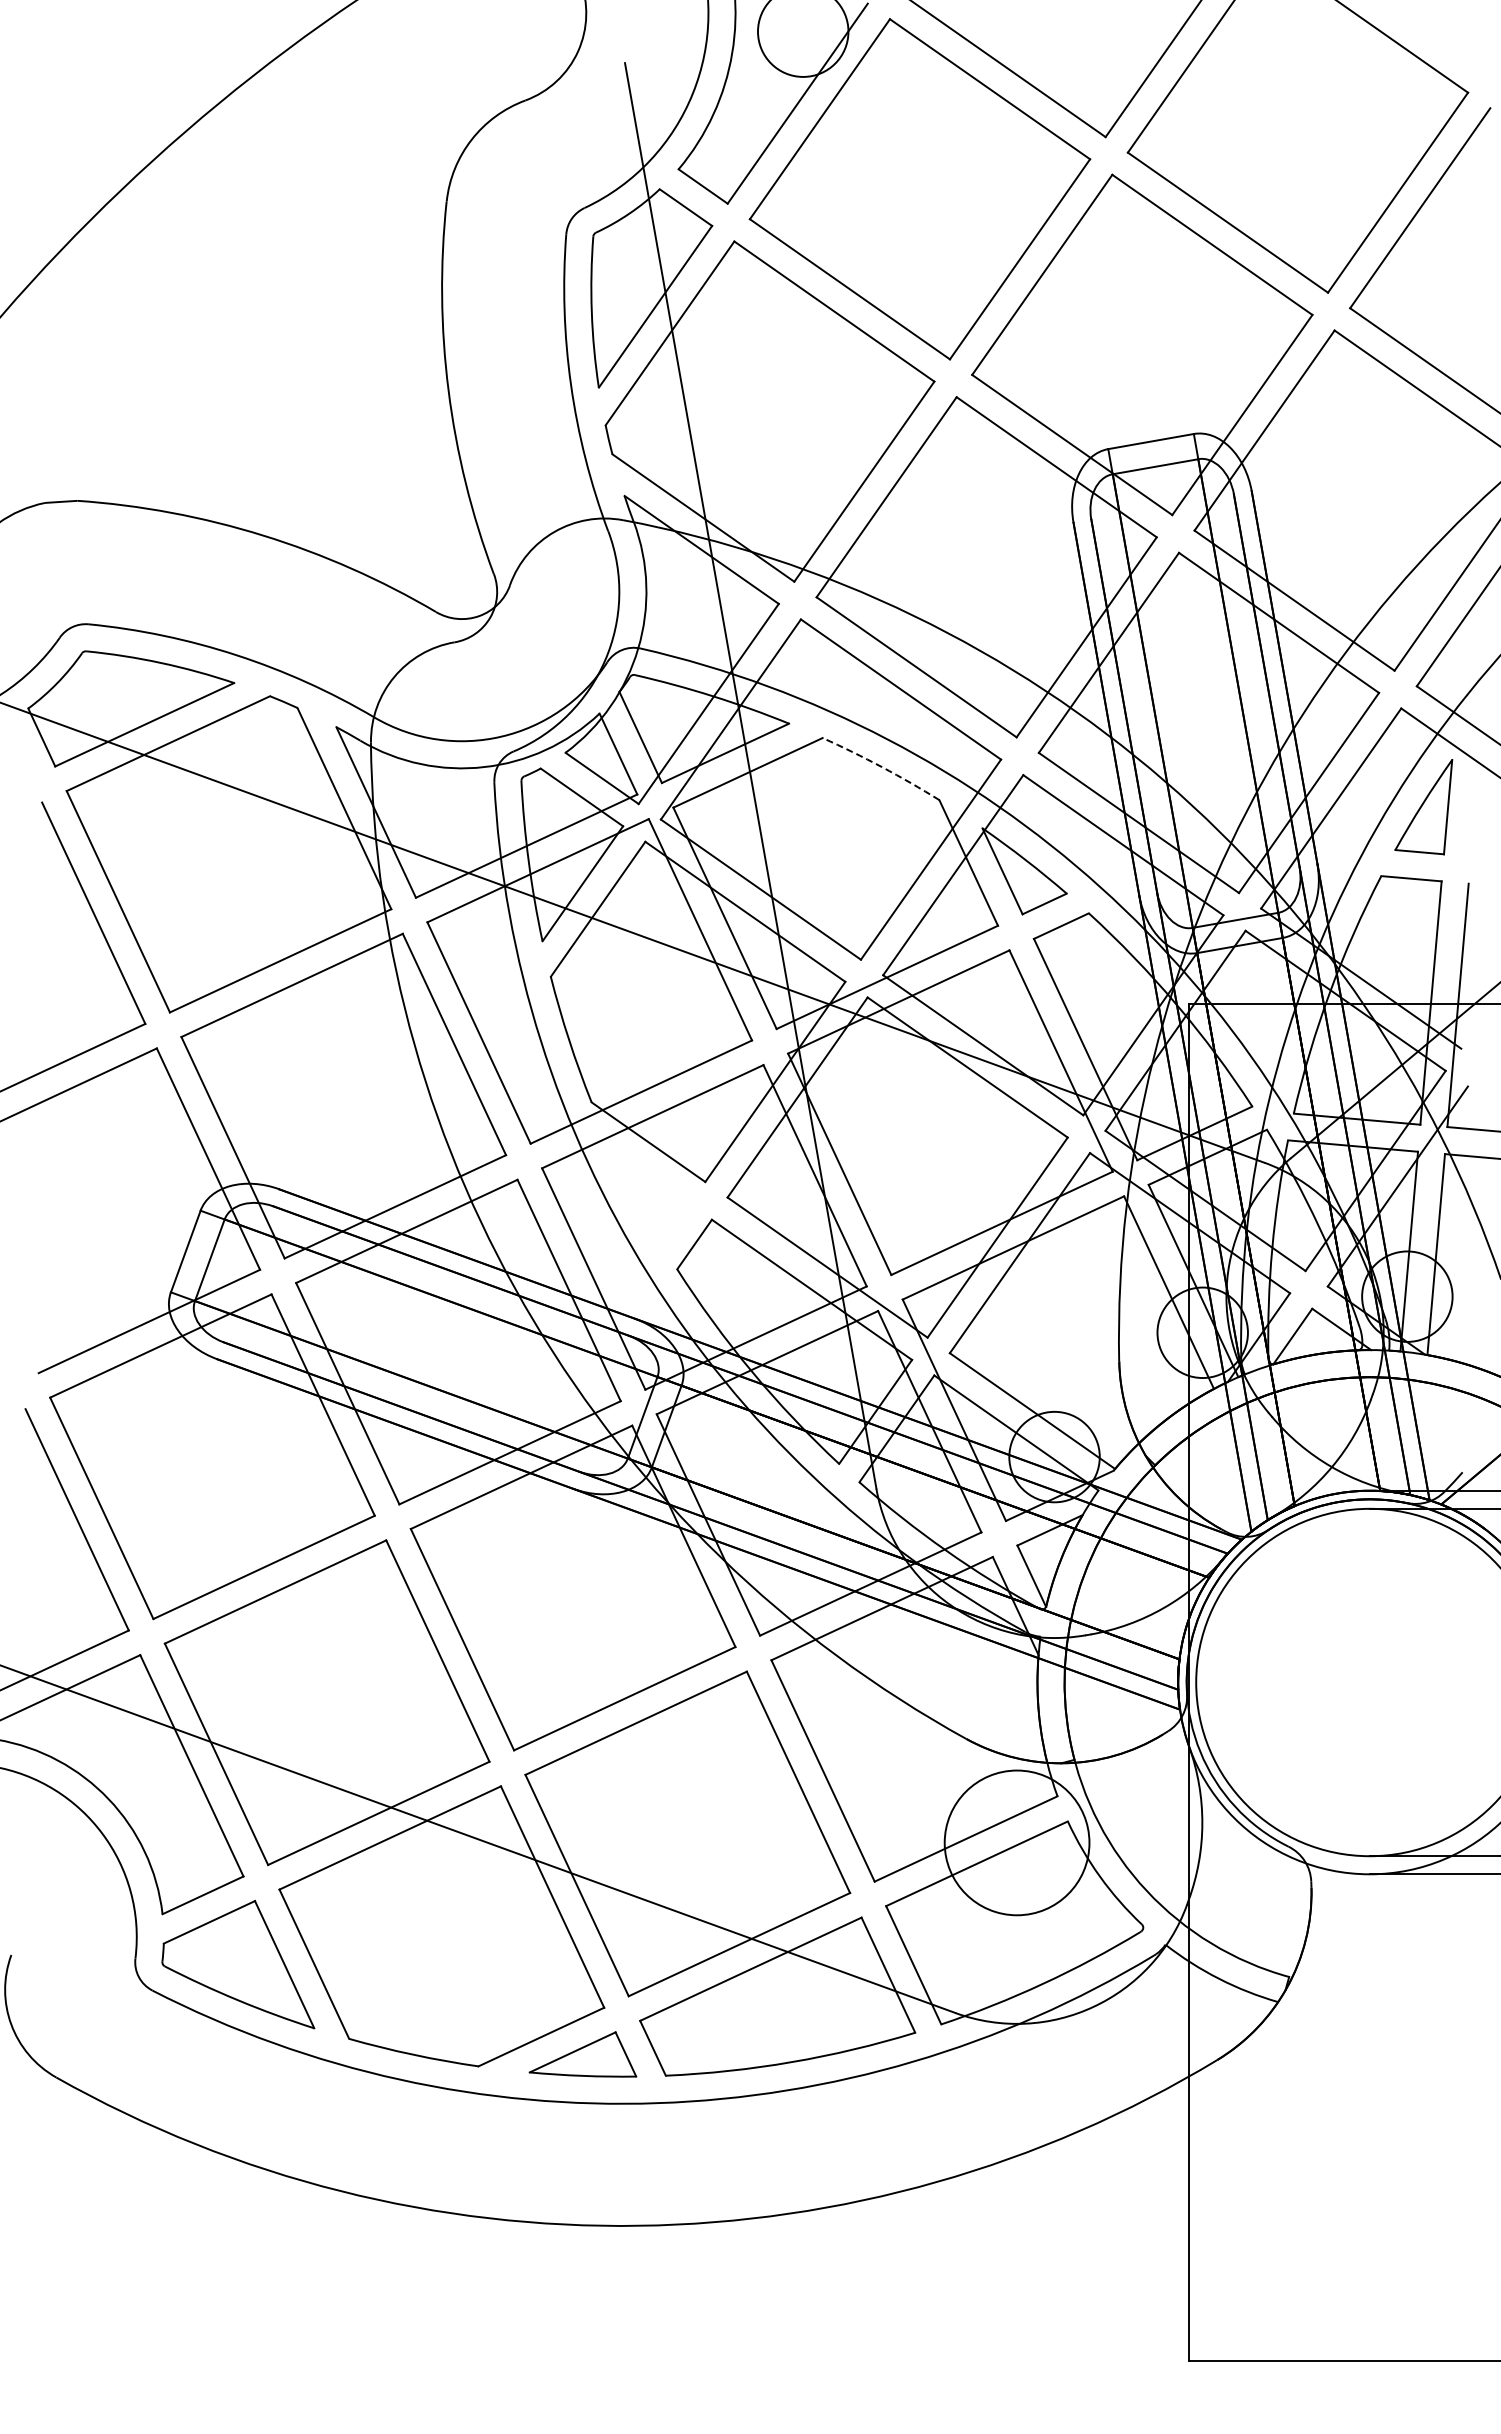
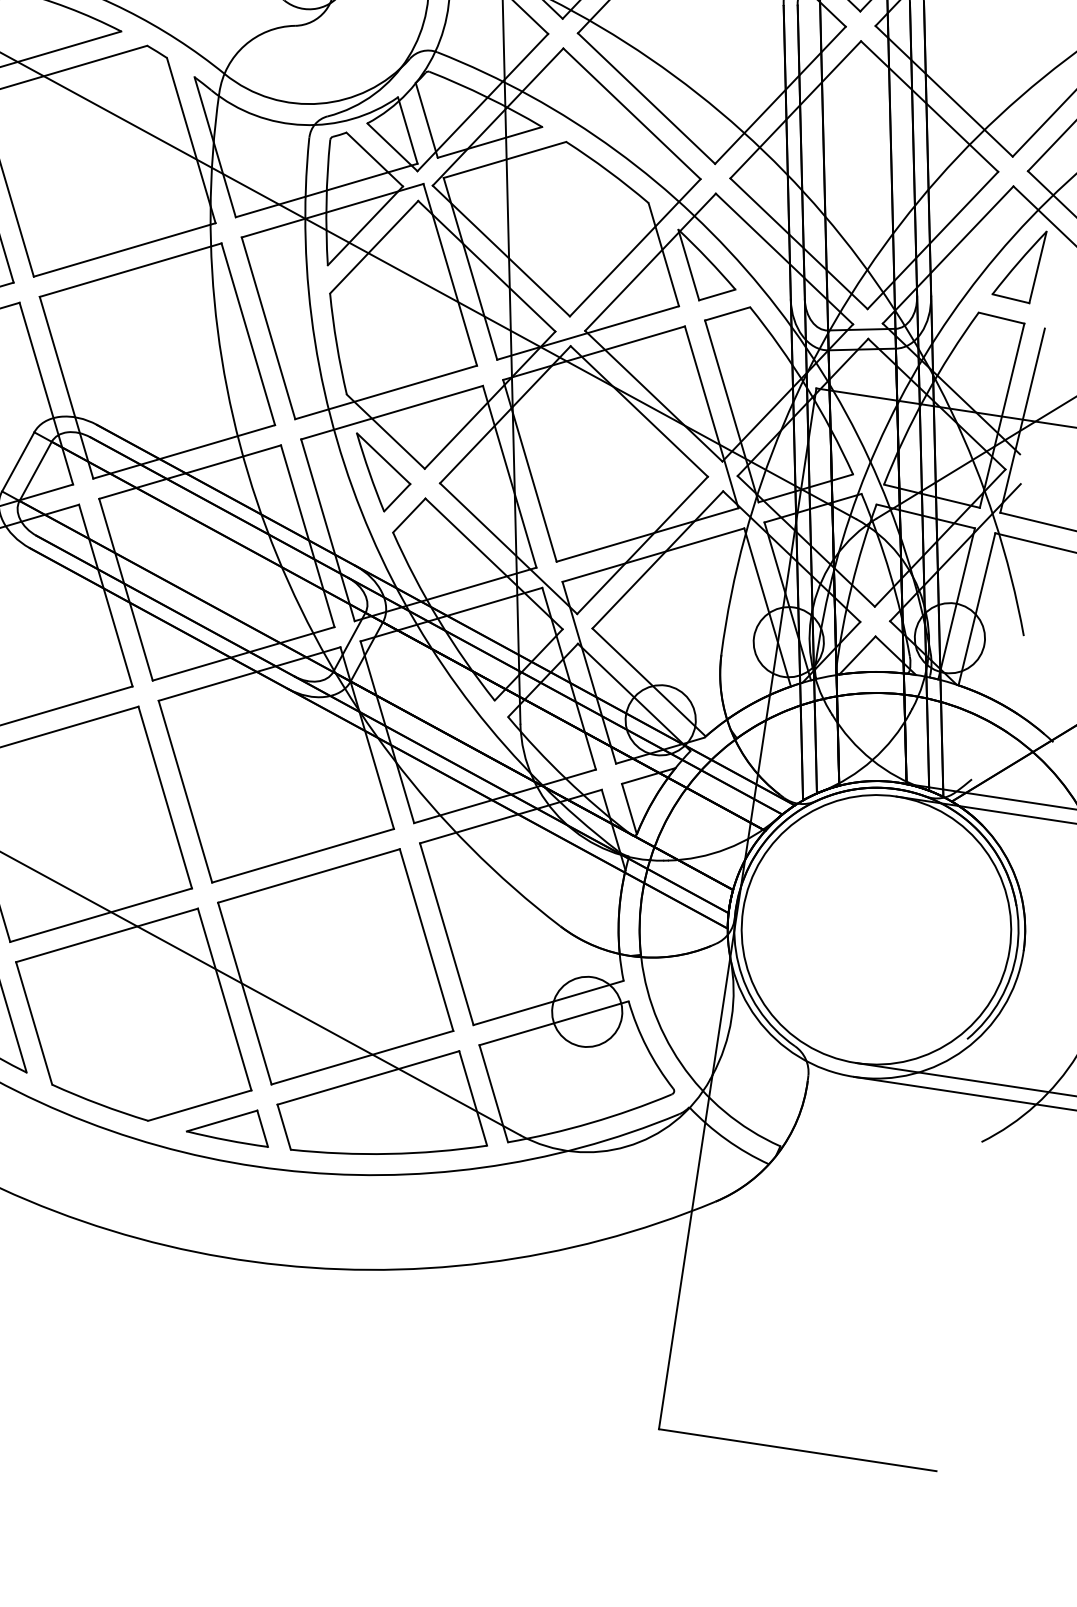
arc: (882, 767) -> (608, 171), dashed -> solid
part: (650, 1196) -> (381, 473), added
circle: (1016, 1842) -> (586, 1011), size x0.62

